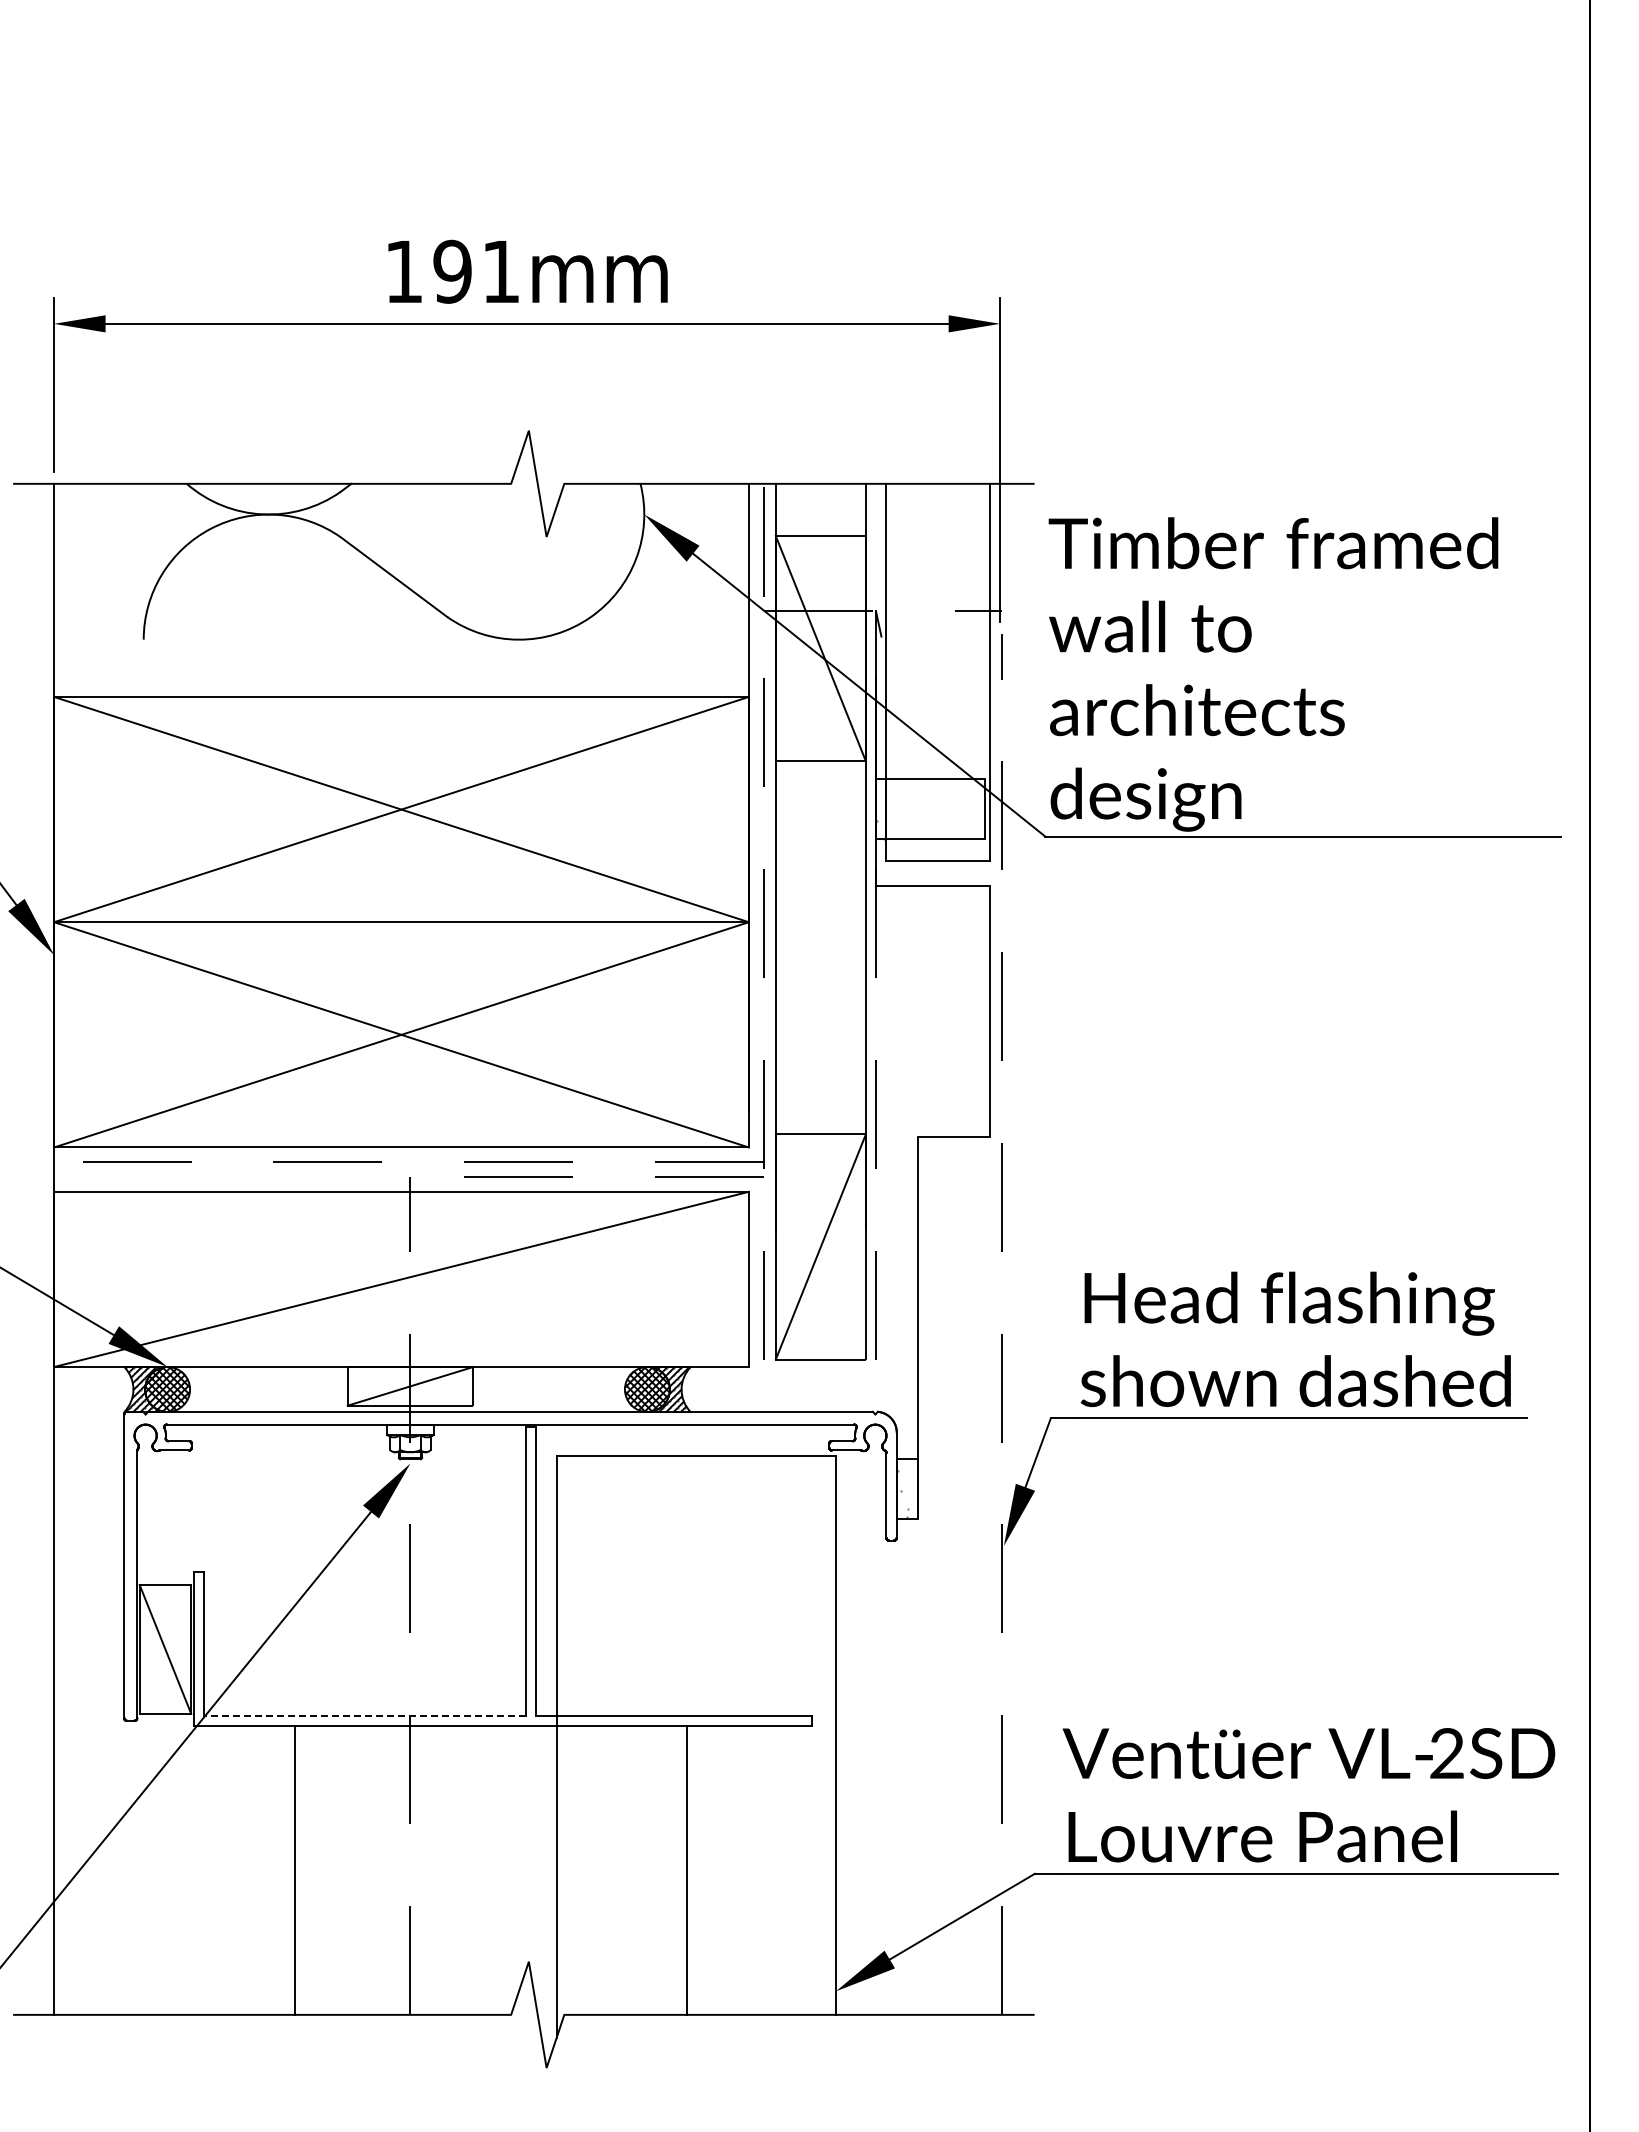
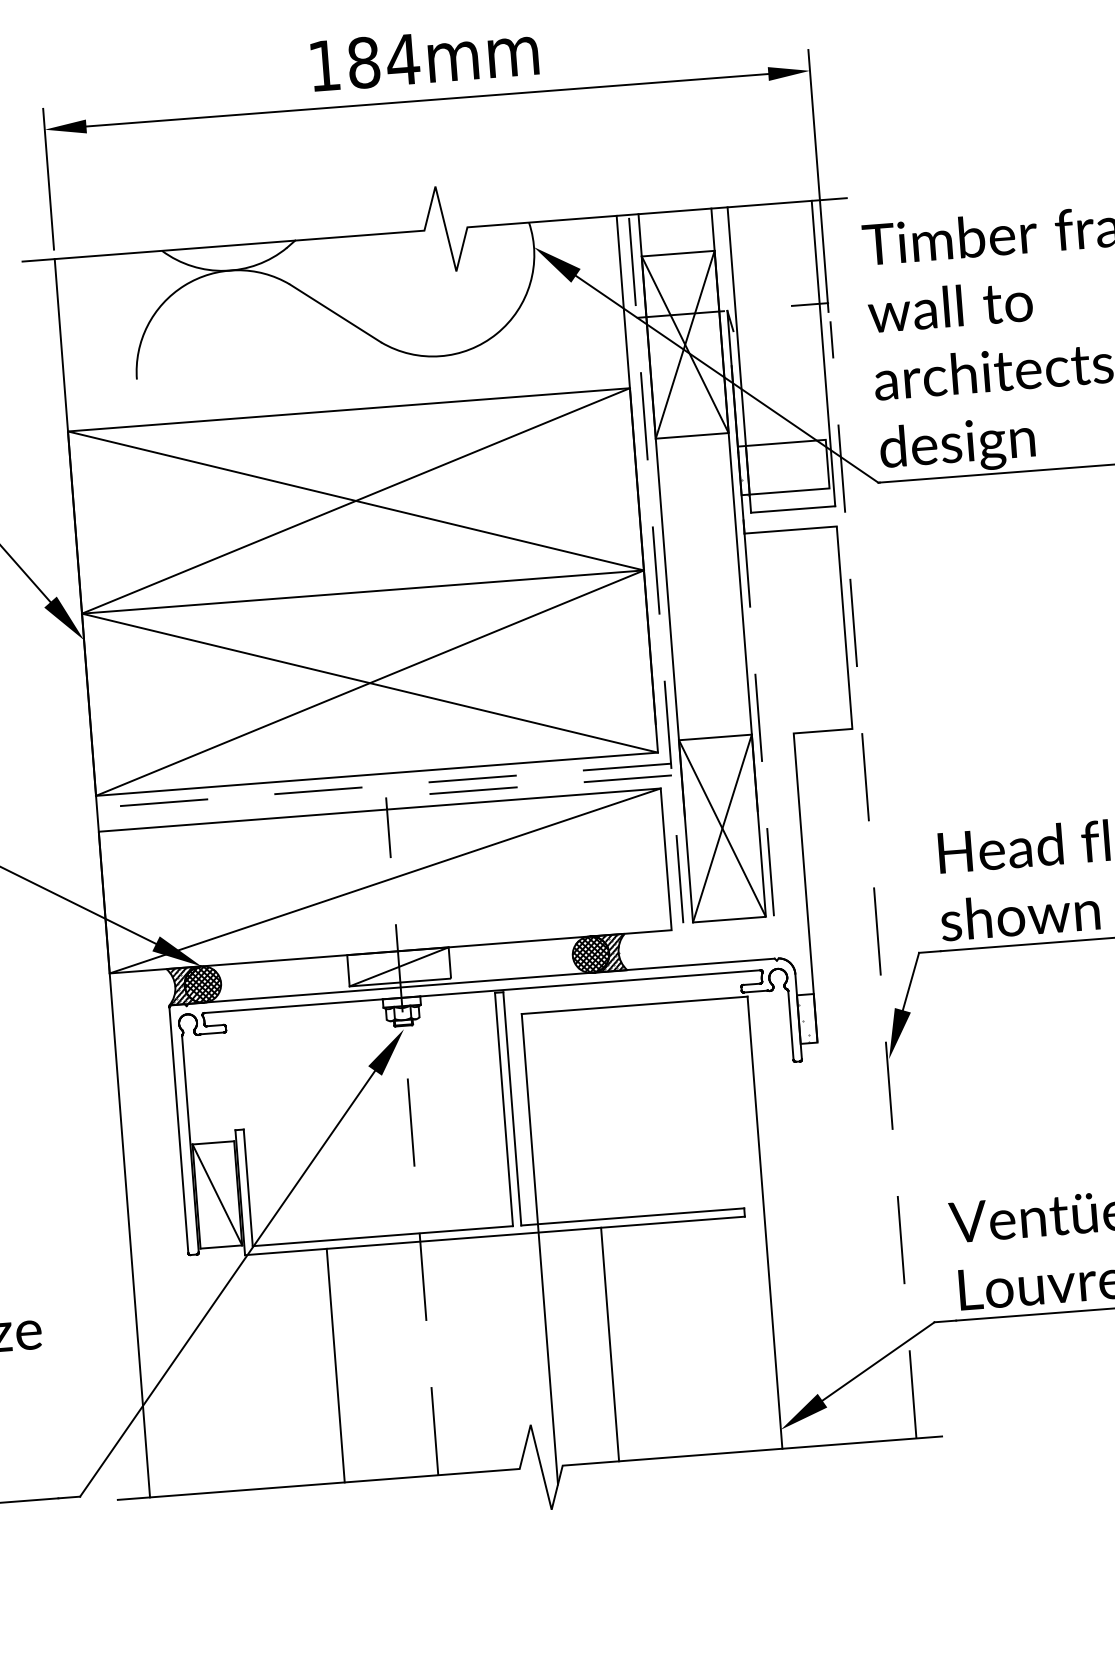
text: (477, 271) -> (383, 61), 191mm -> 184mm
line: (820, 648) -> (684, 344), added
line: (820, 1246) -> (722, 828), added
line: (364, 1715) -> (382, 1235), dashed -> solid
line: (687, 1870) -> (610, 1344), moved

